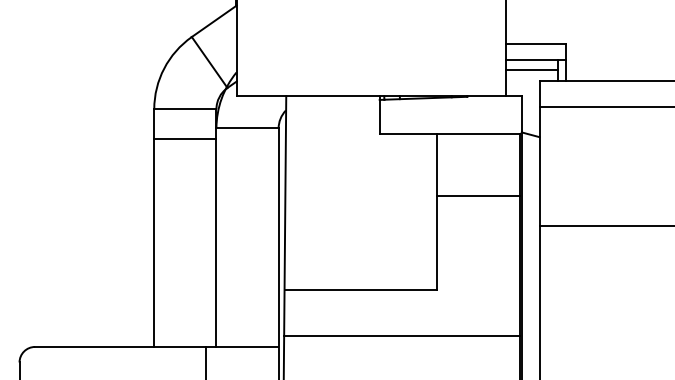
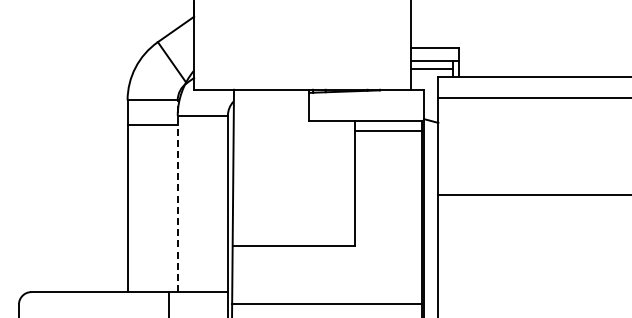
line: (477, 196) -> (388, 130), moved
line: (216, 228) -> (177, 196), solid -> dashed
line: (402, 336) -> (327, 304), moved

